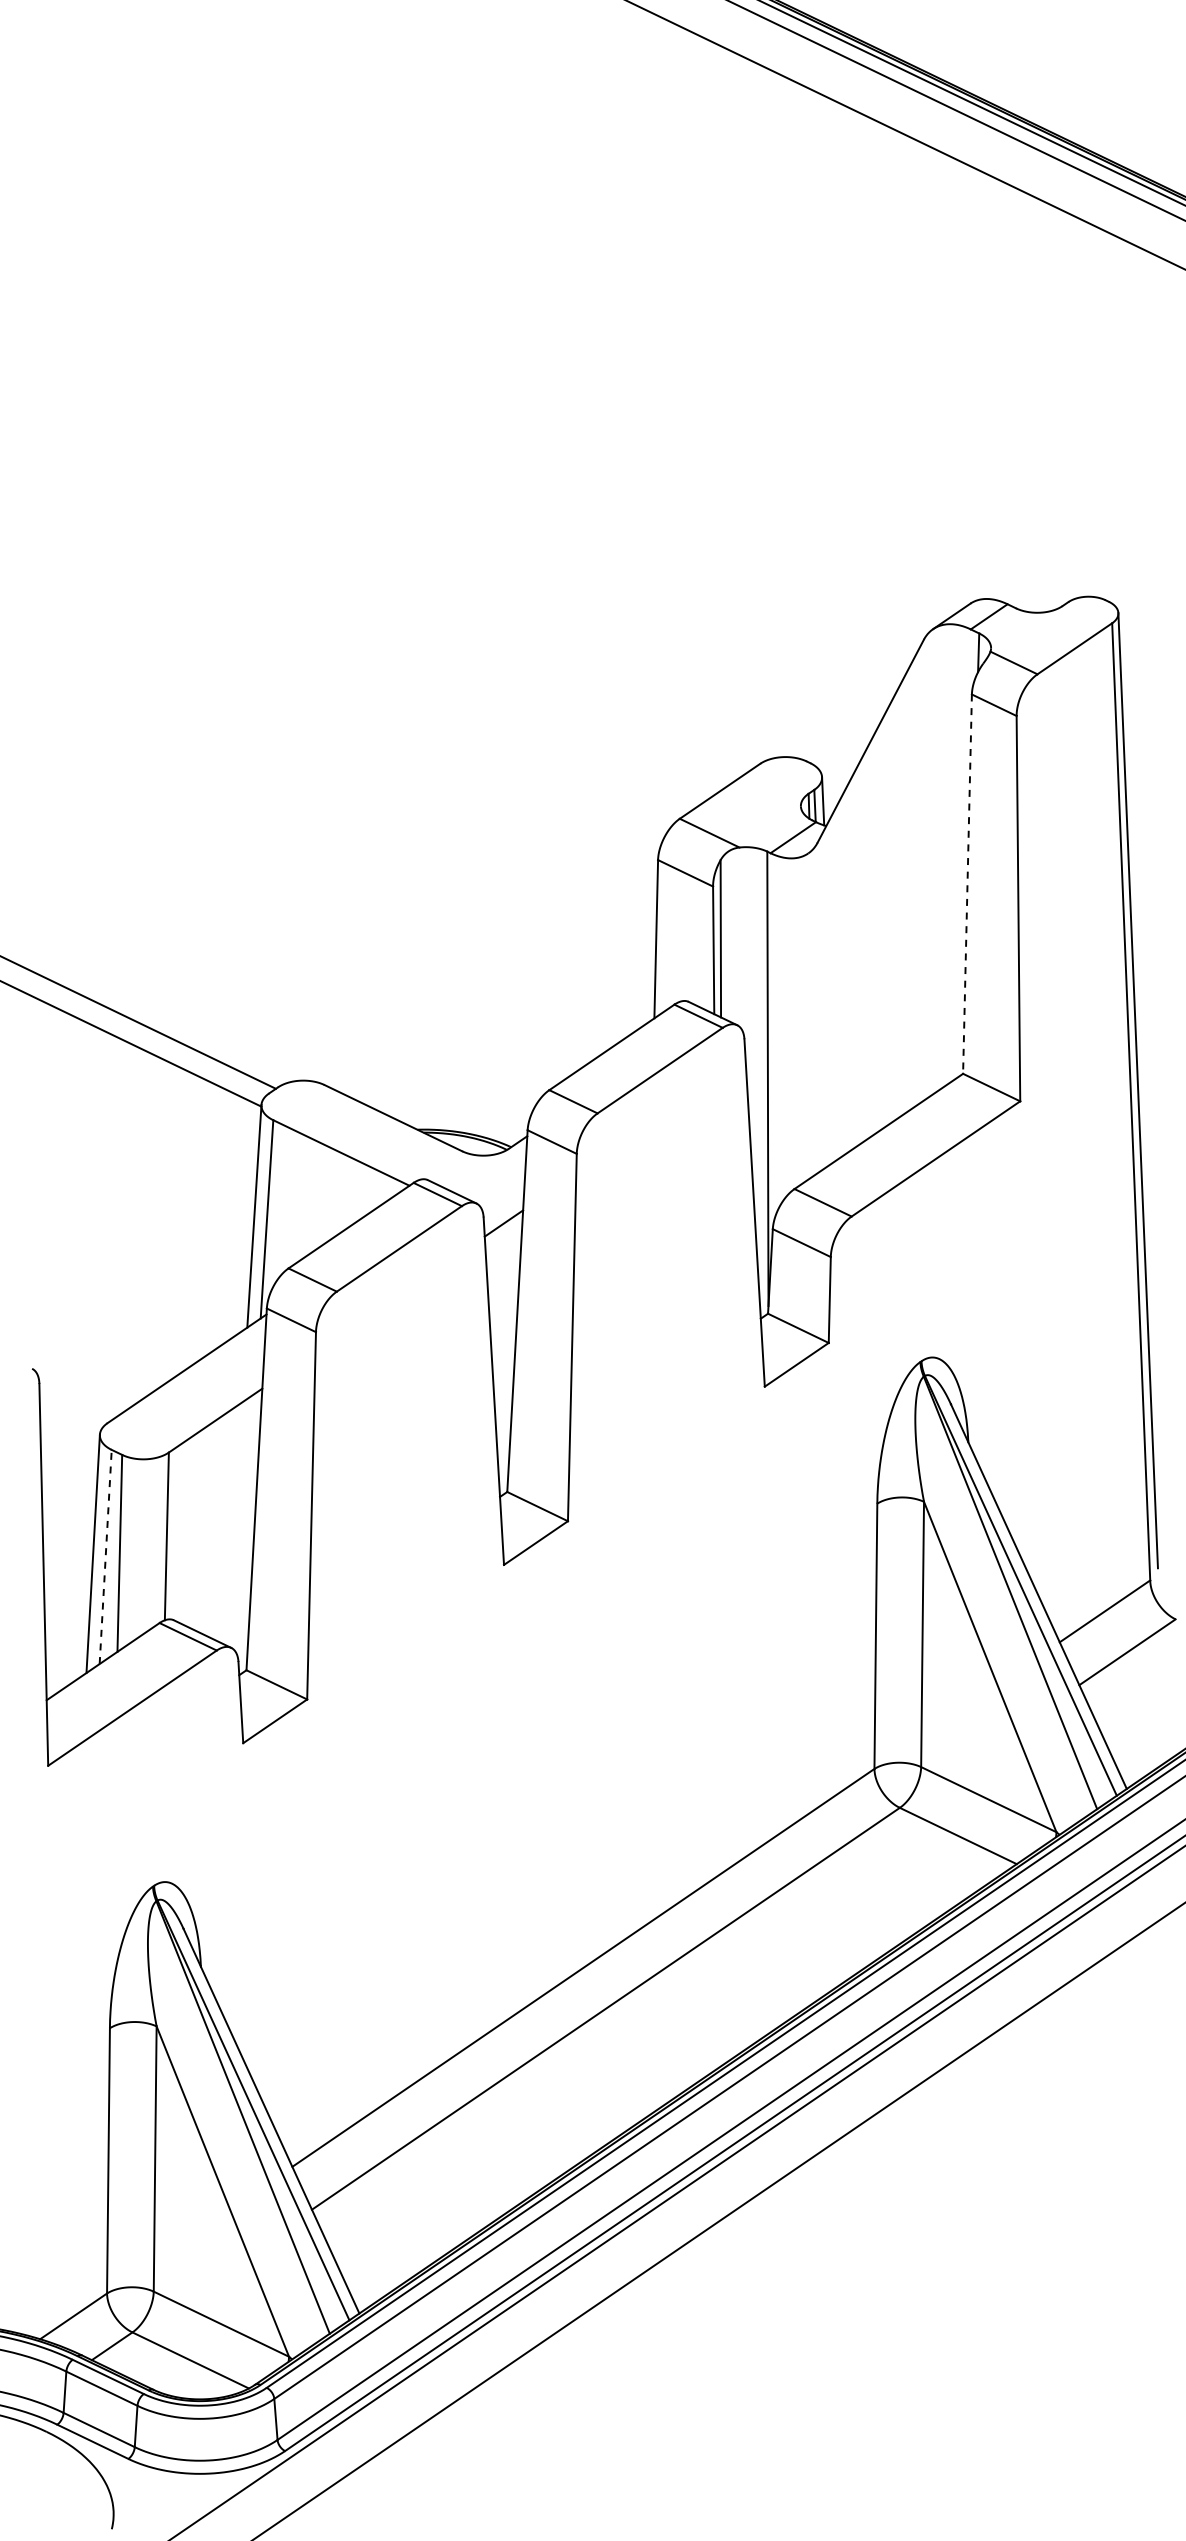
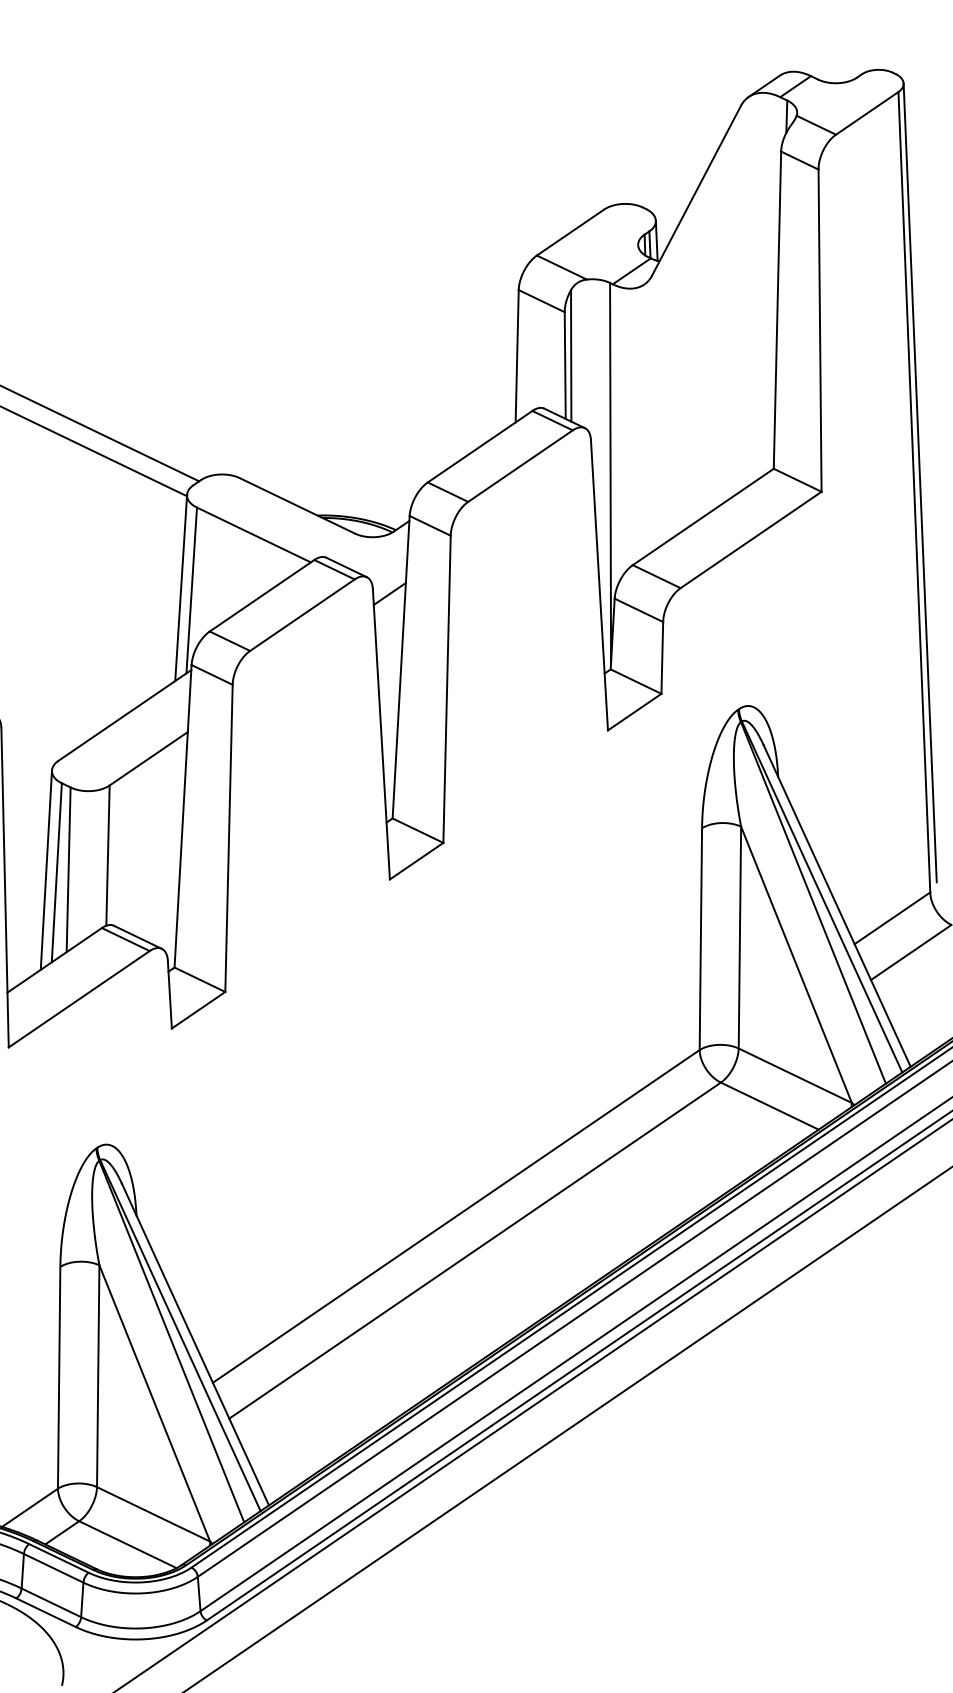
line: (967, 884) -> (777, 310), dashed -> solid
line: (105, 1556) -> (56, 872), dashed -> solid

